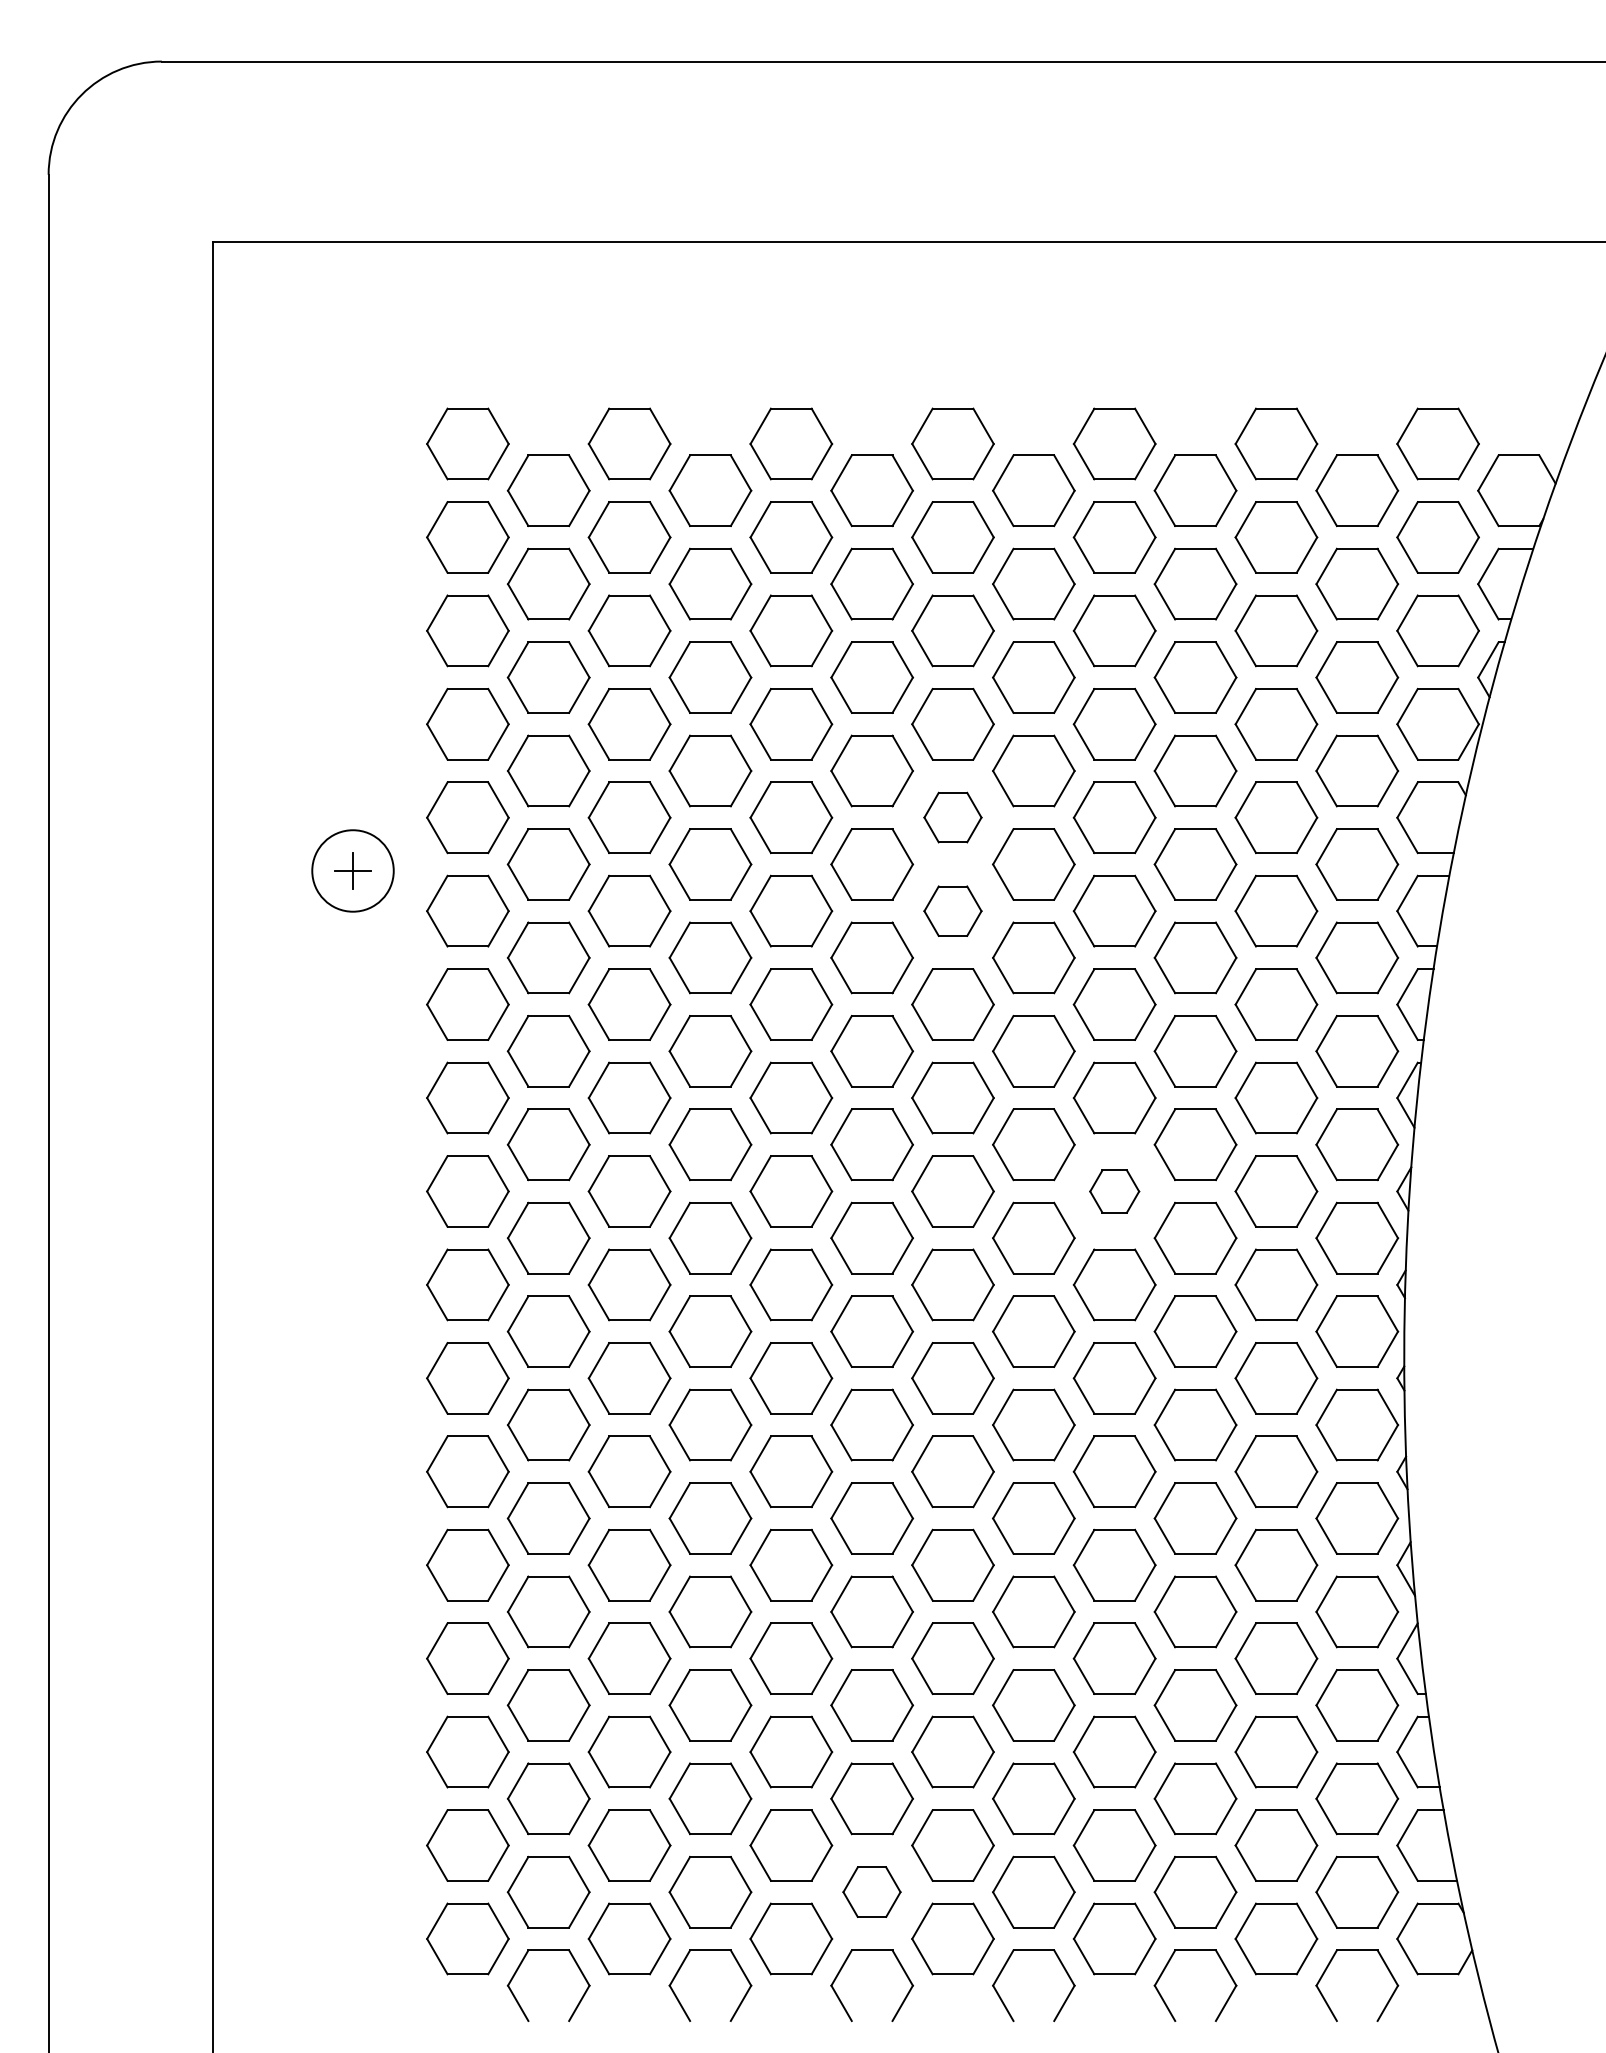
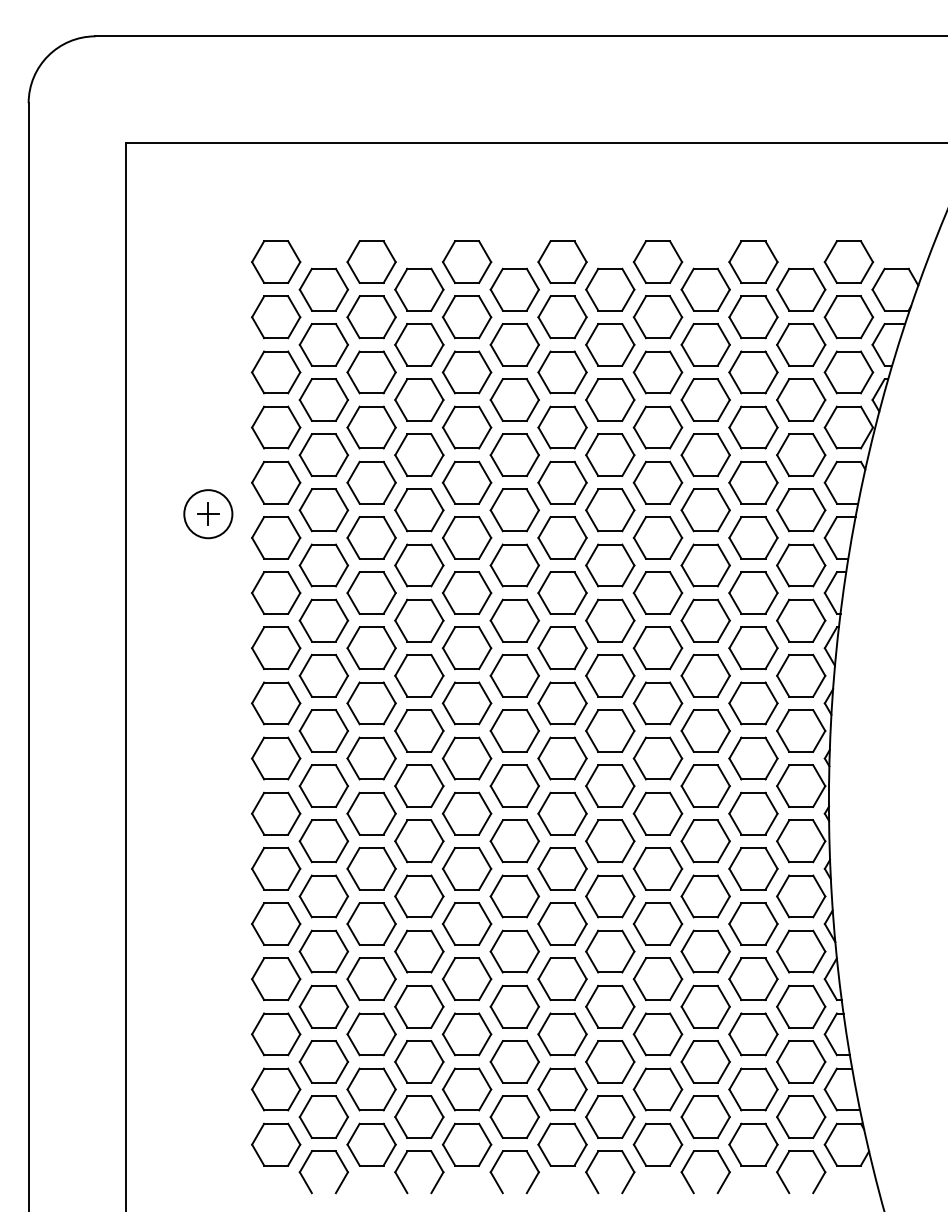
part: (952, 817) -> (562, 482), size x1.43
part: (952, 910) -> (562, 537), size x1.43
part: (1113, 1191) -> (657, 703), size x1.67
part: (871, 1891) -> (514, 1116), size x1.43

